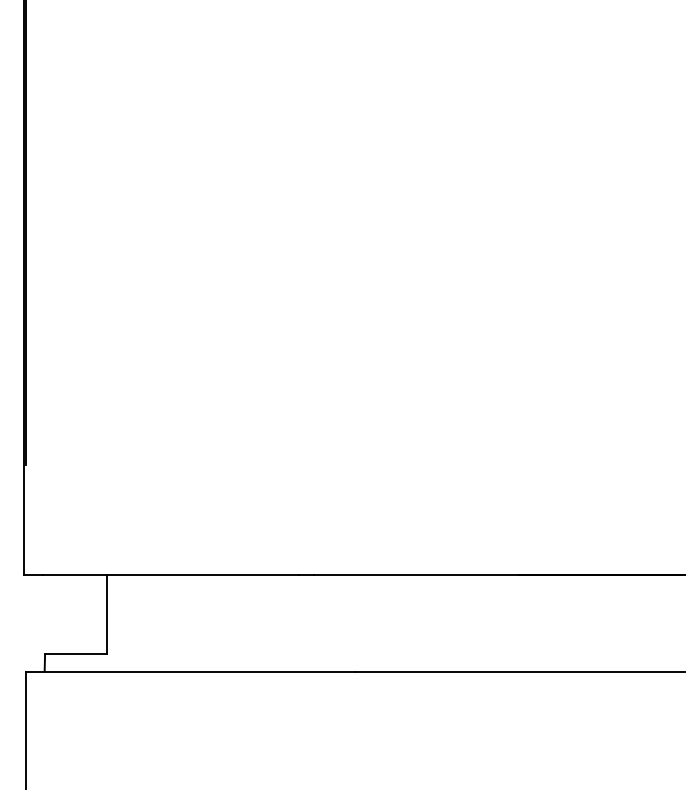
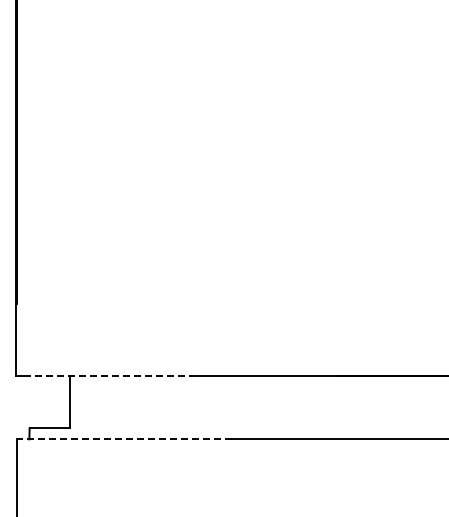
line: (171, 575) -> (112, 376), solid -> dashed
line: (190, 671) -> (124, 439), solid -> dashed

